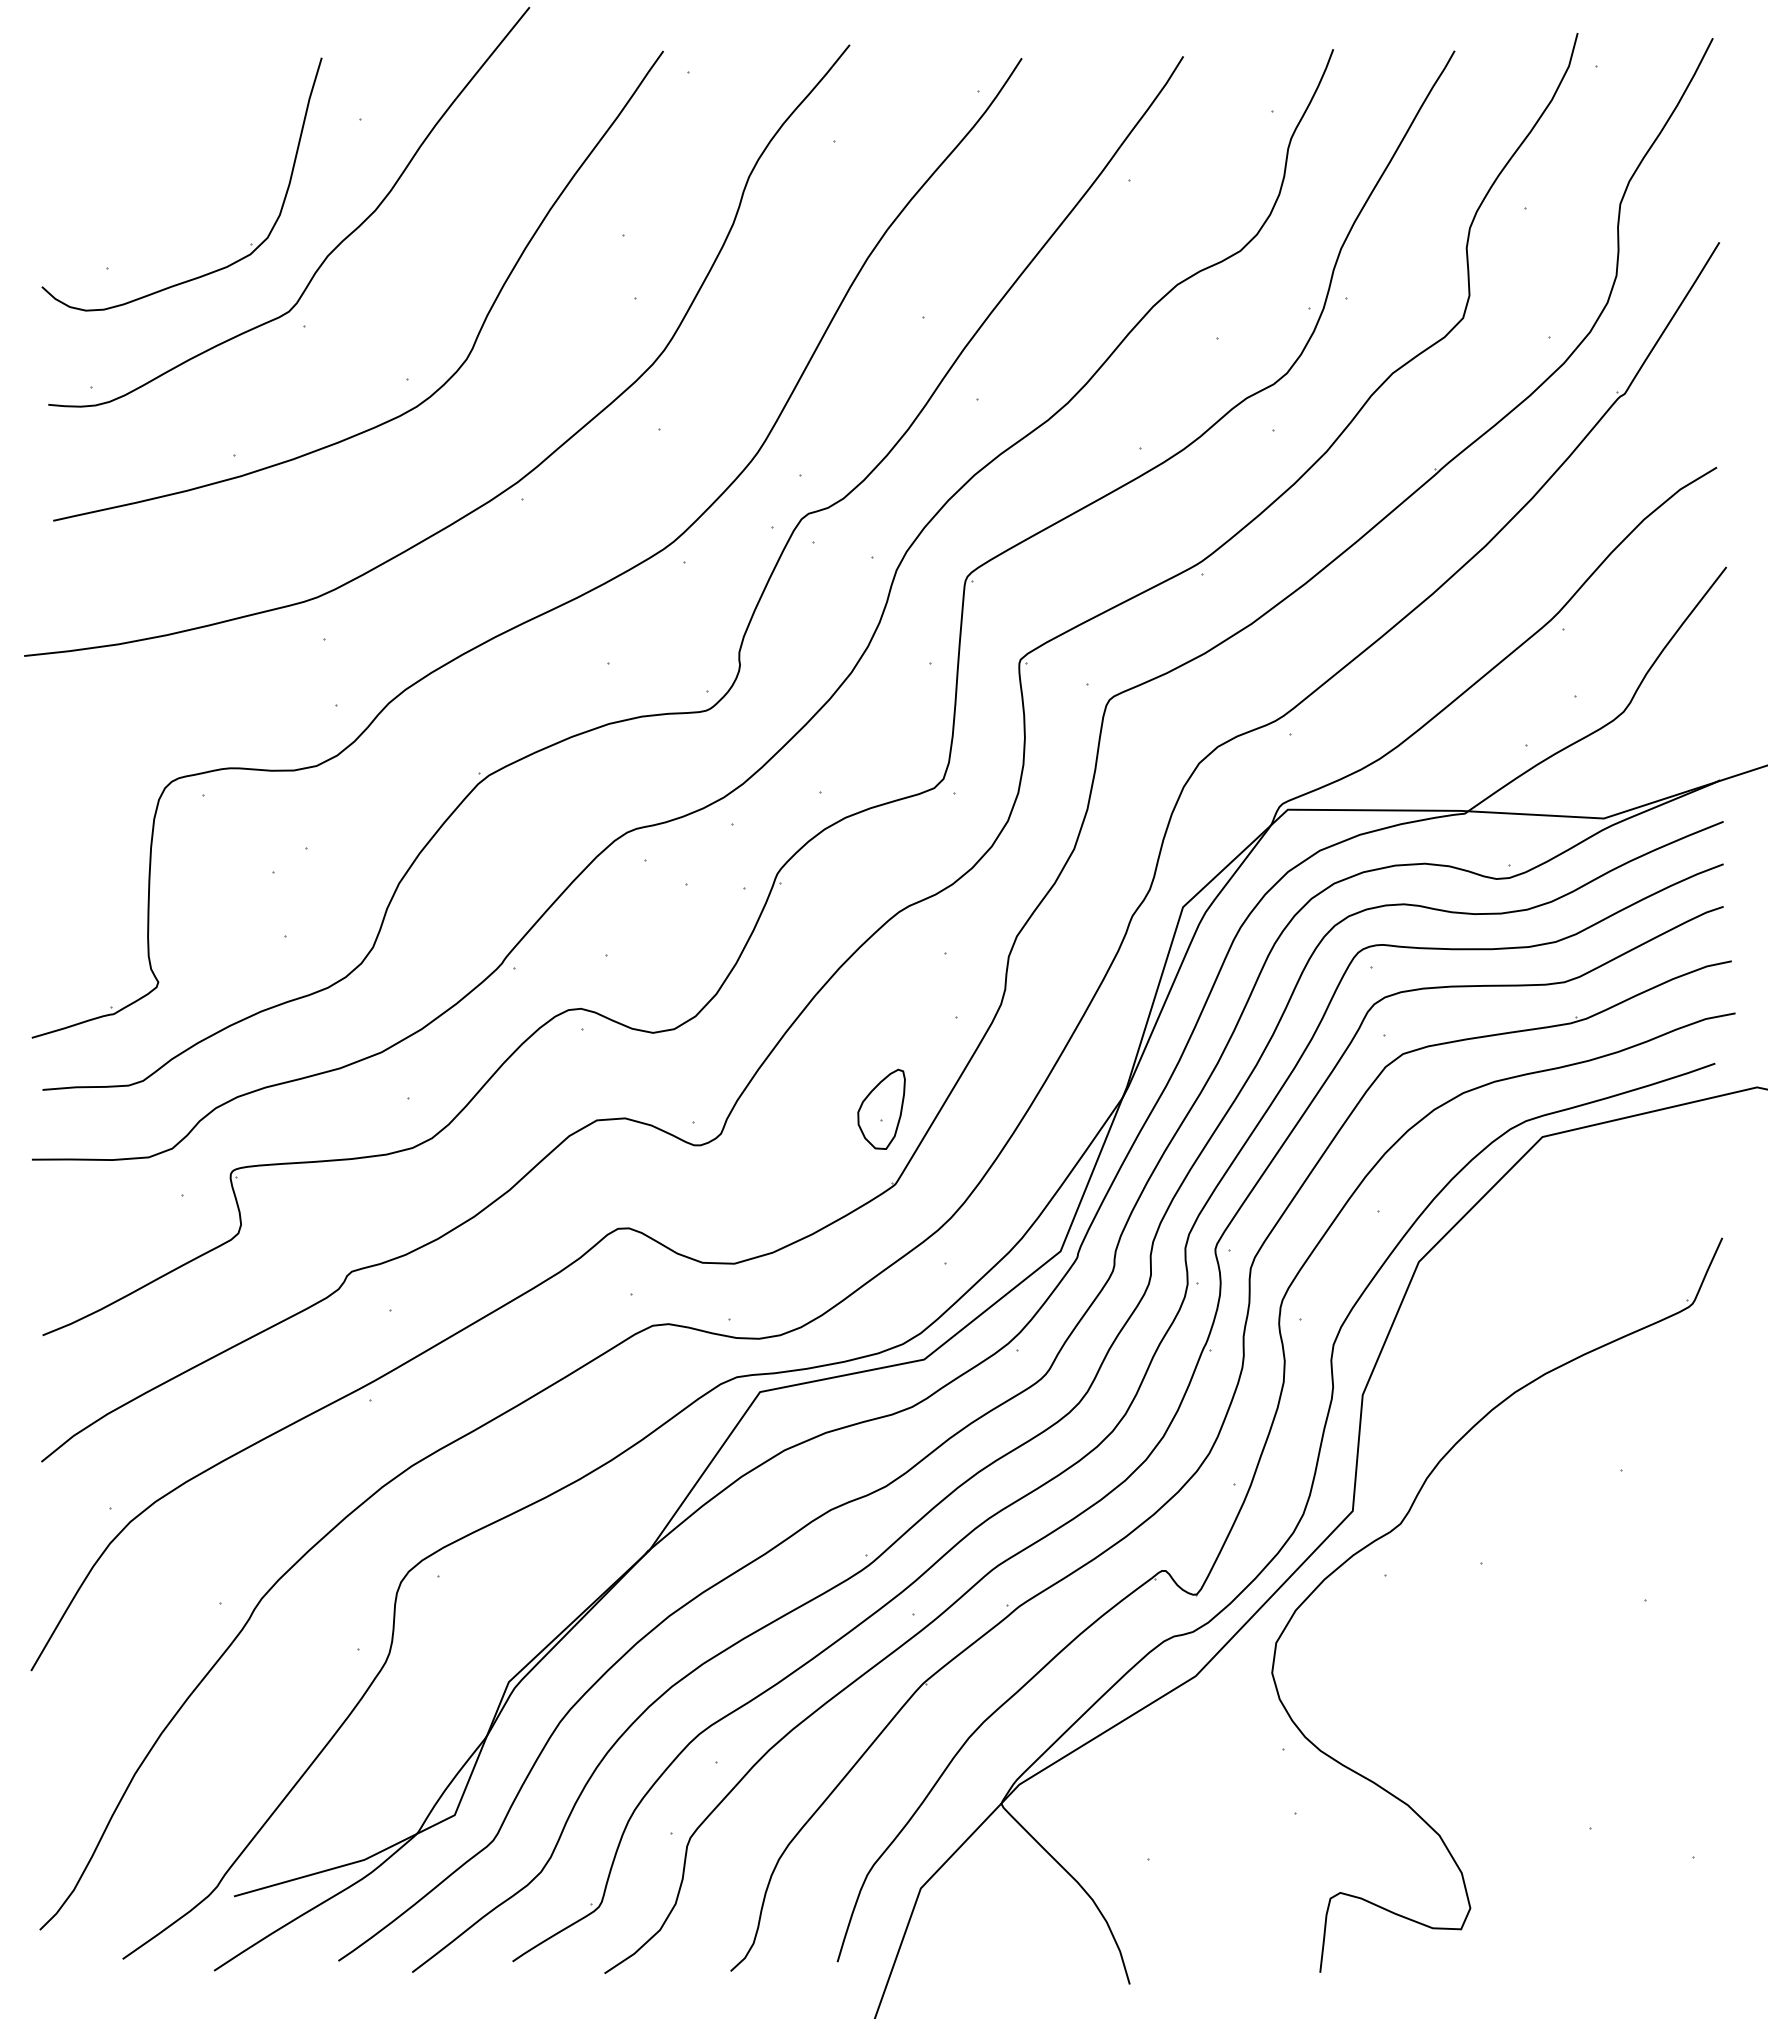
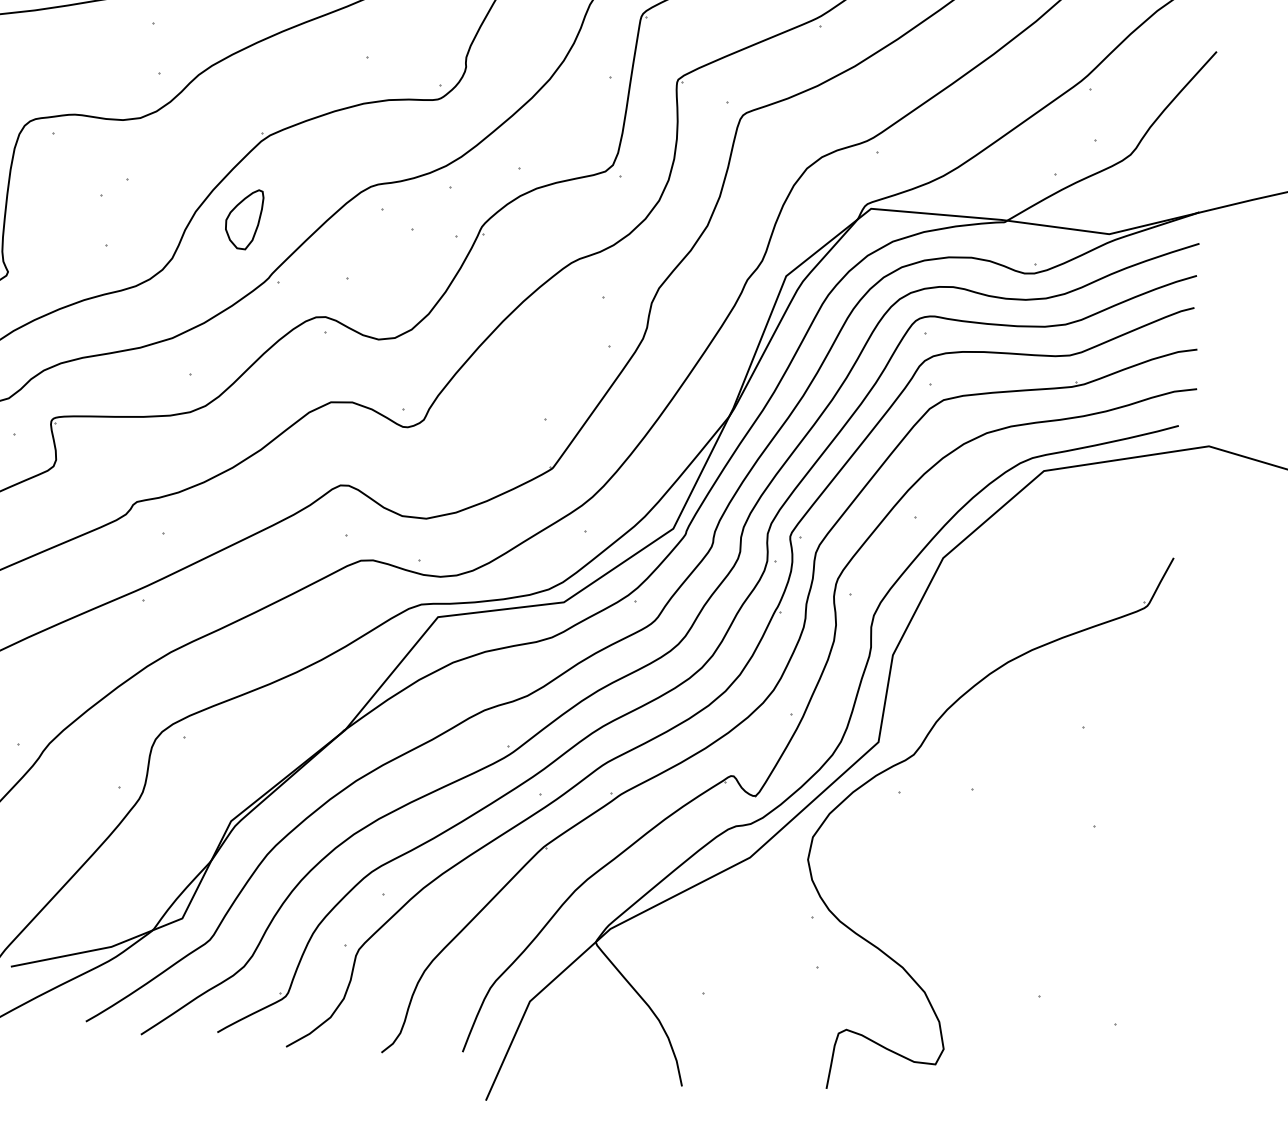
part: (881, 1108) -> (244, 218), moved

